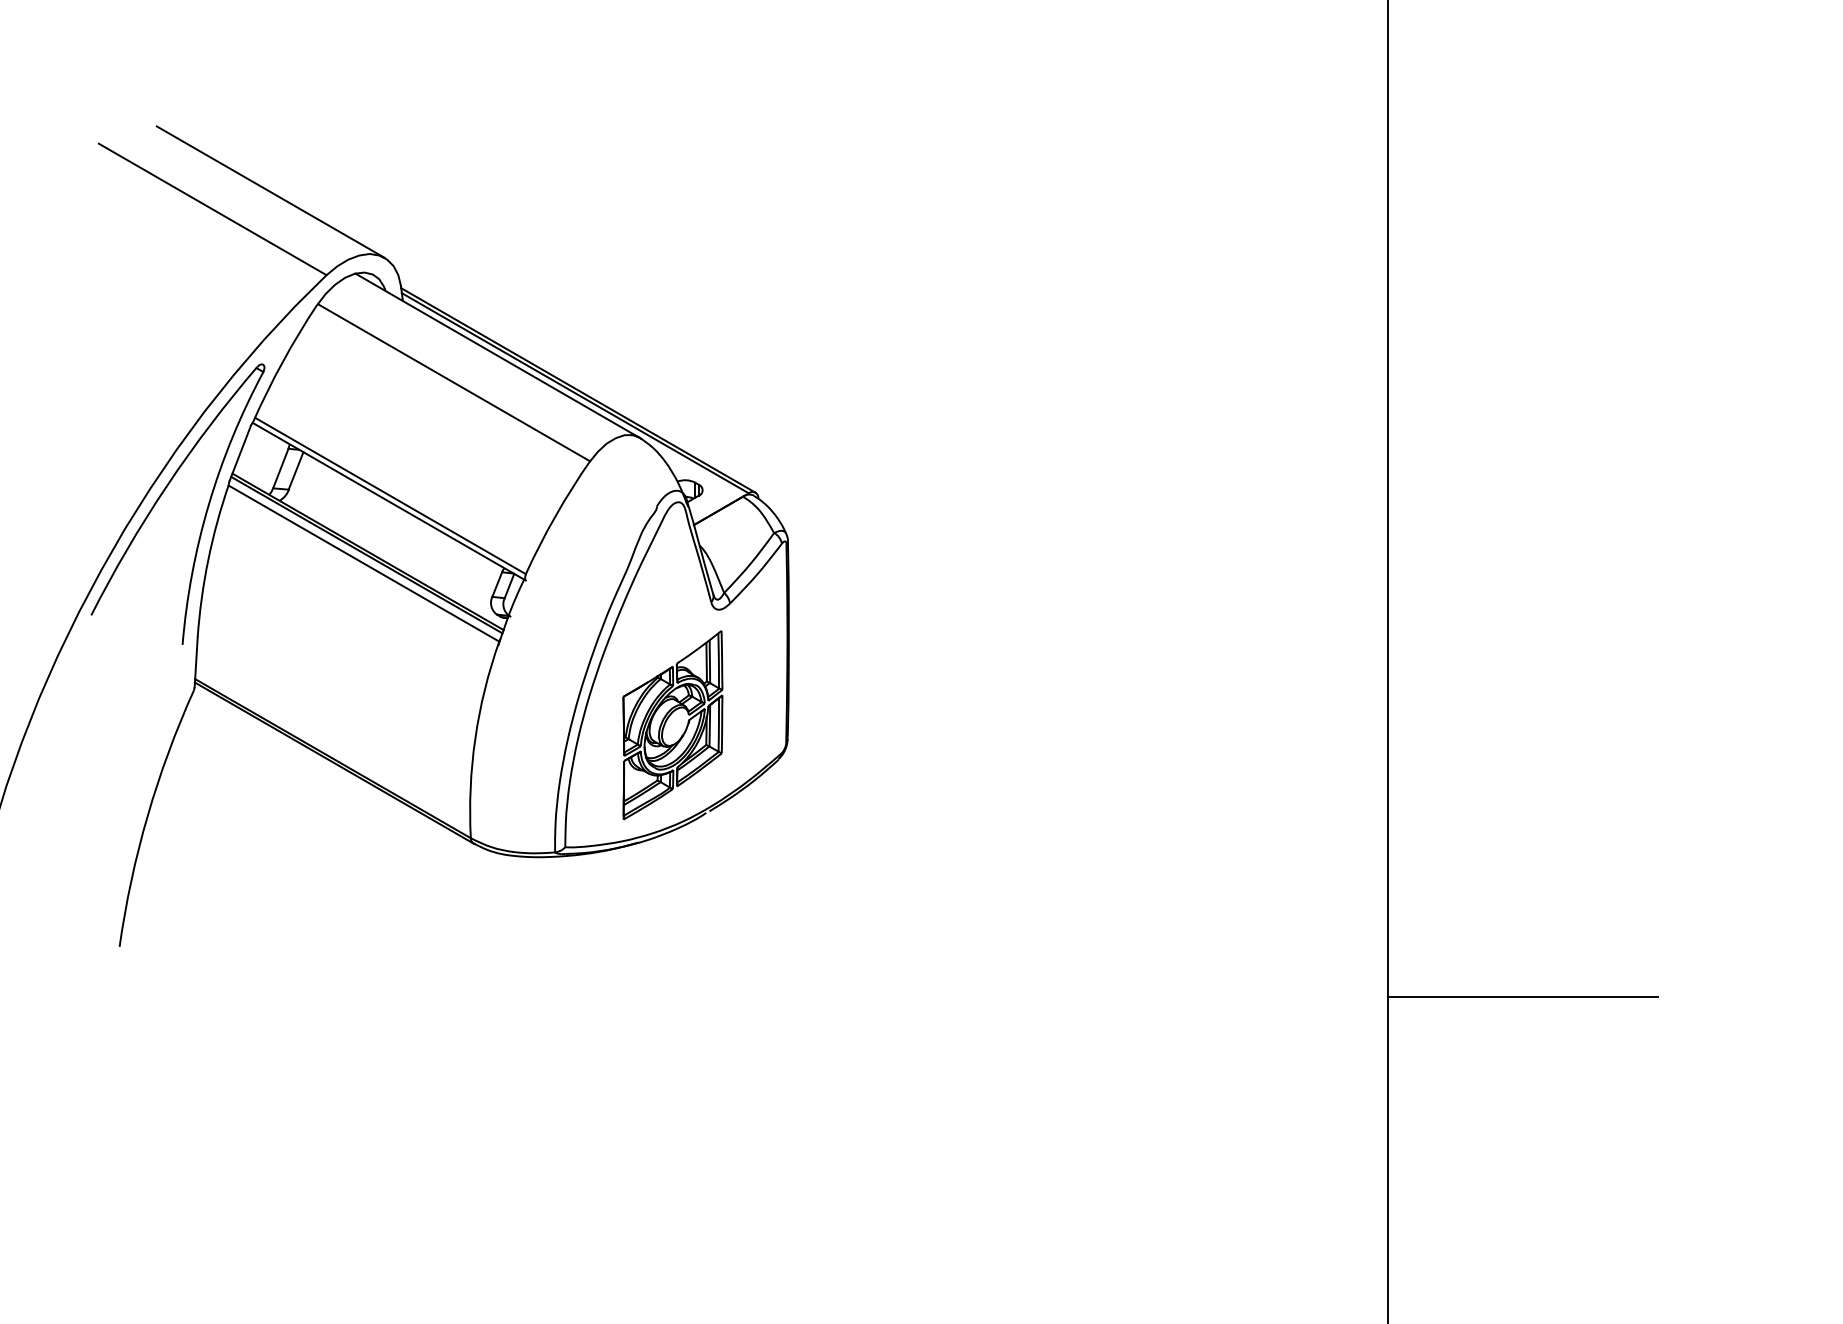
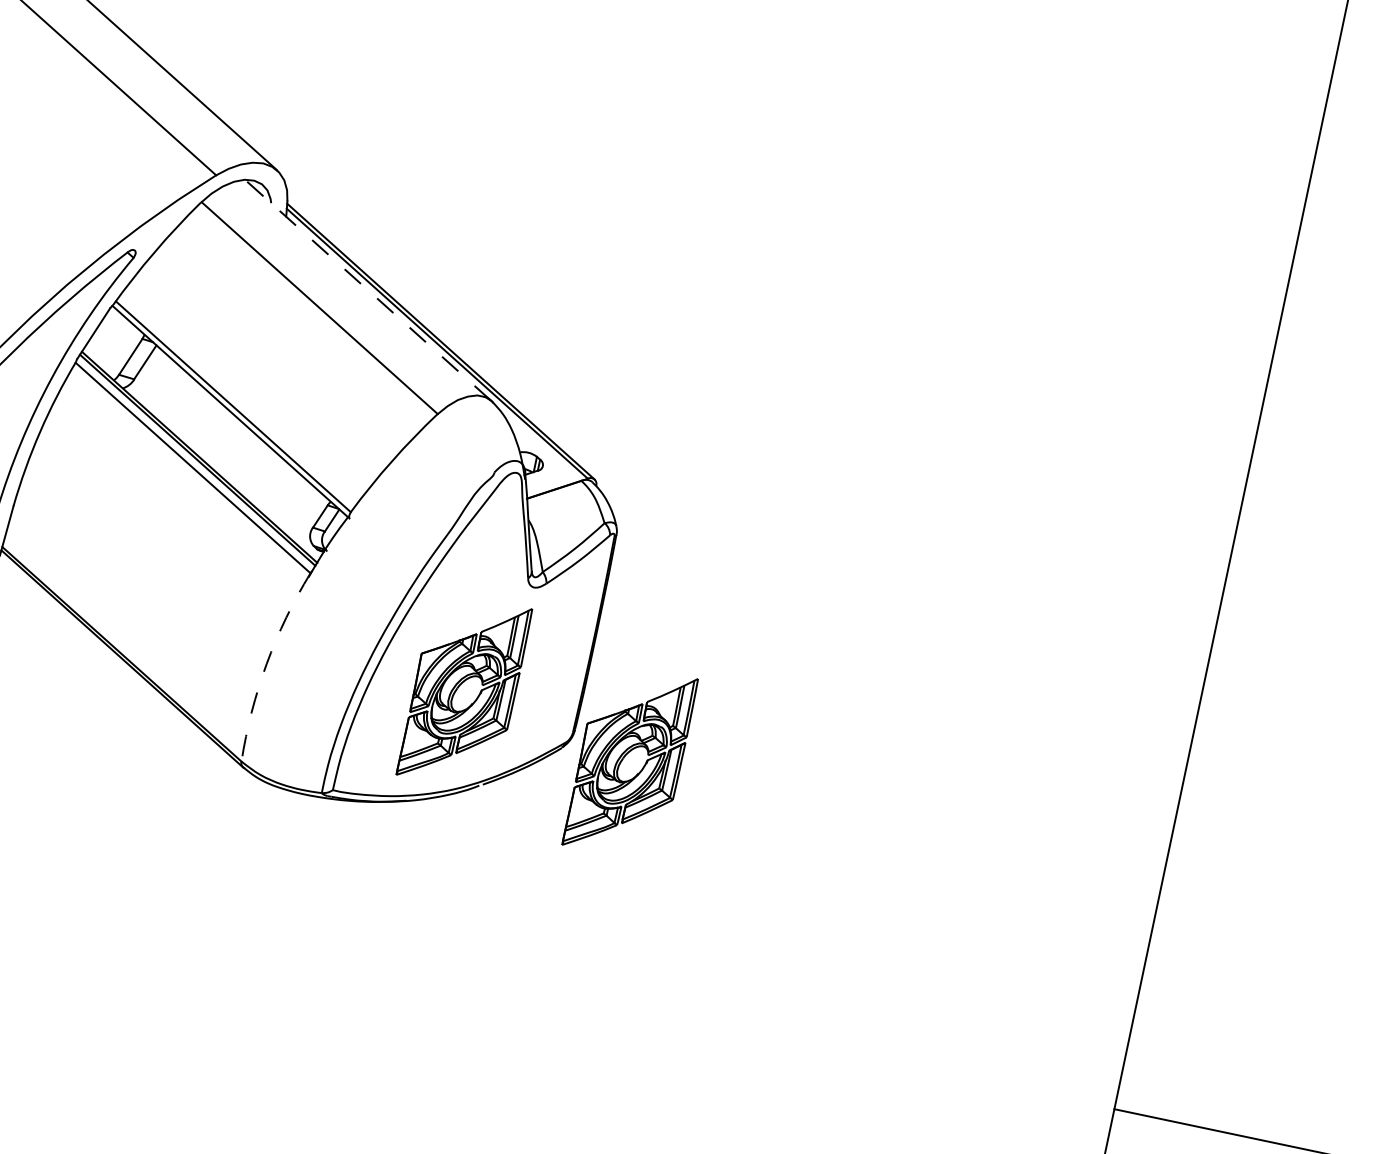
line: (497, 355) -> (368, 290), solid -> dashed
arc: (475, 738) -> (266, 664), solid -> dashed
part: (841, 756) -> (624, 757), added

